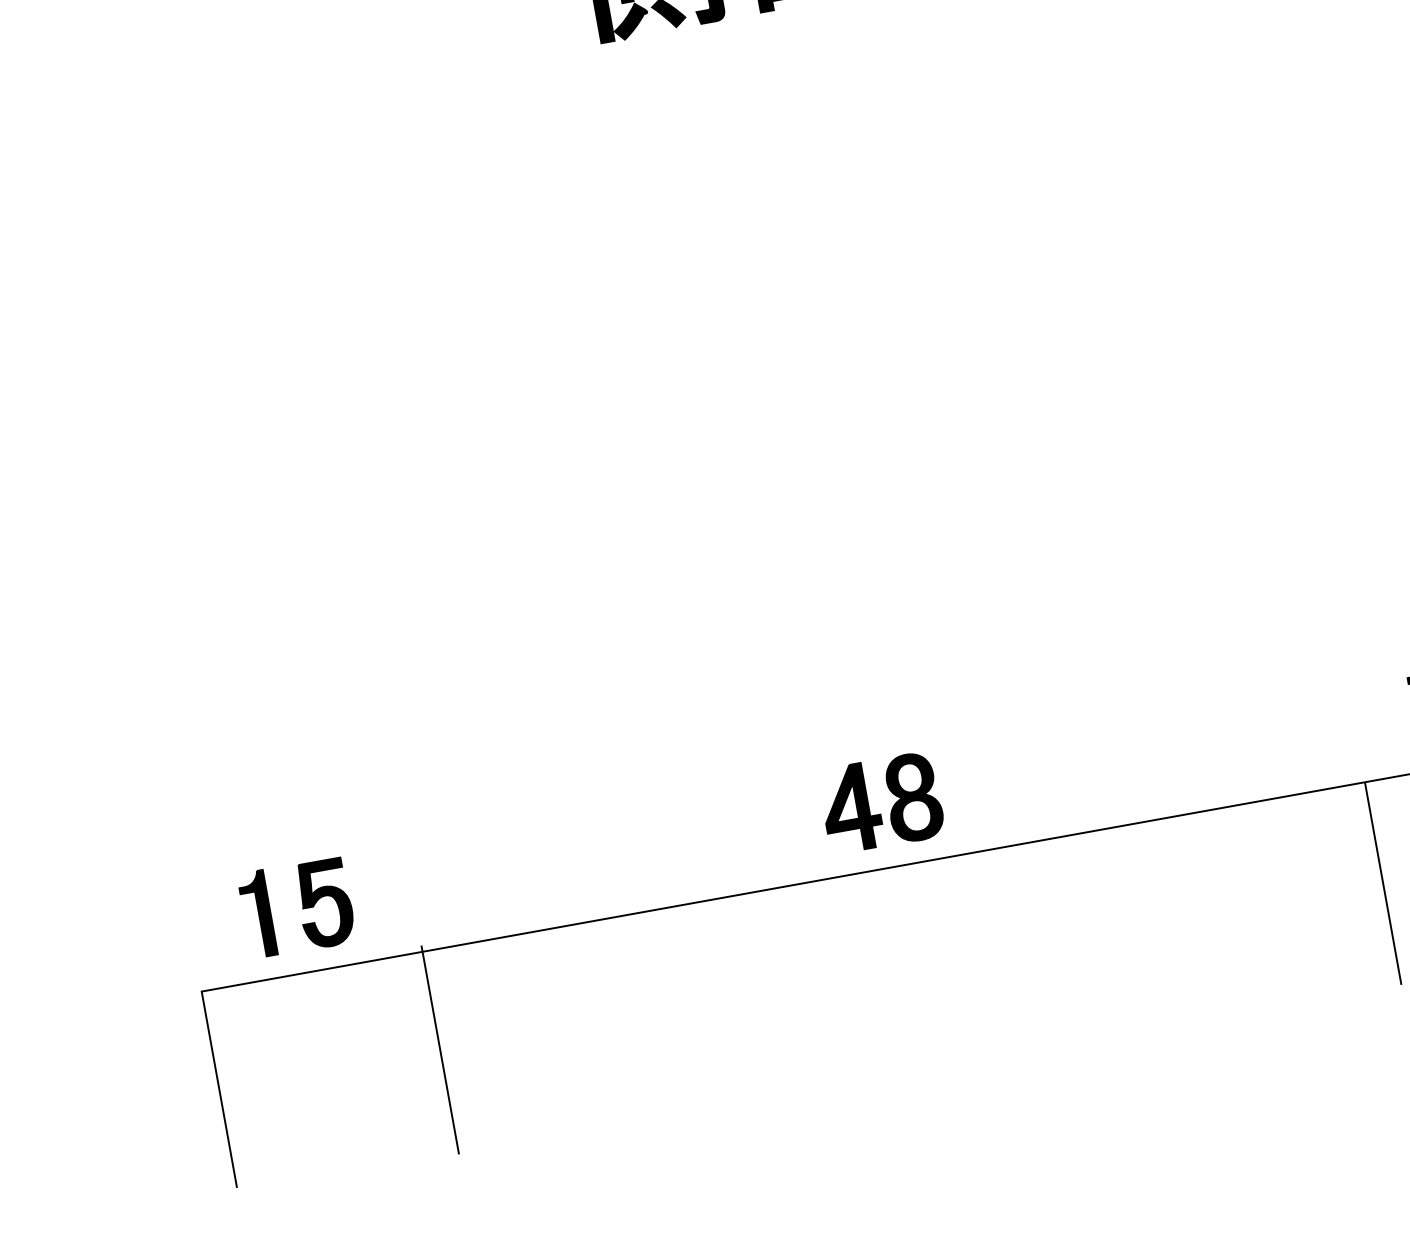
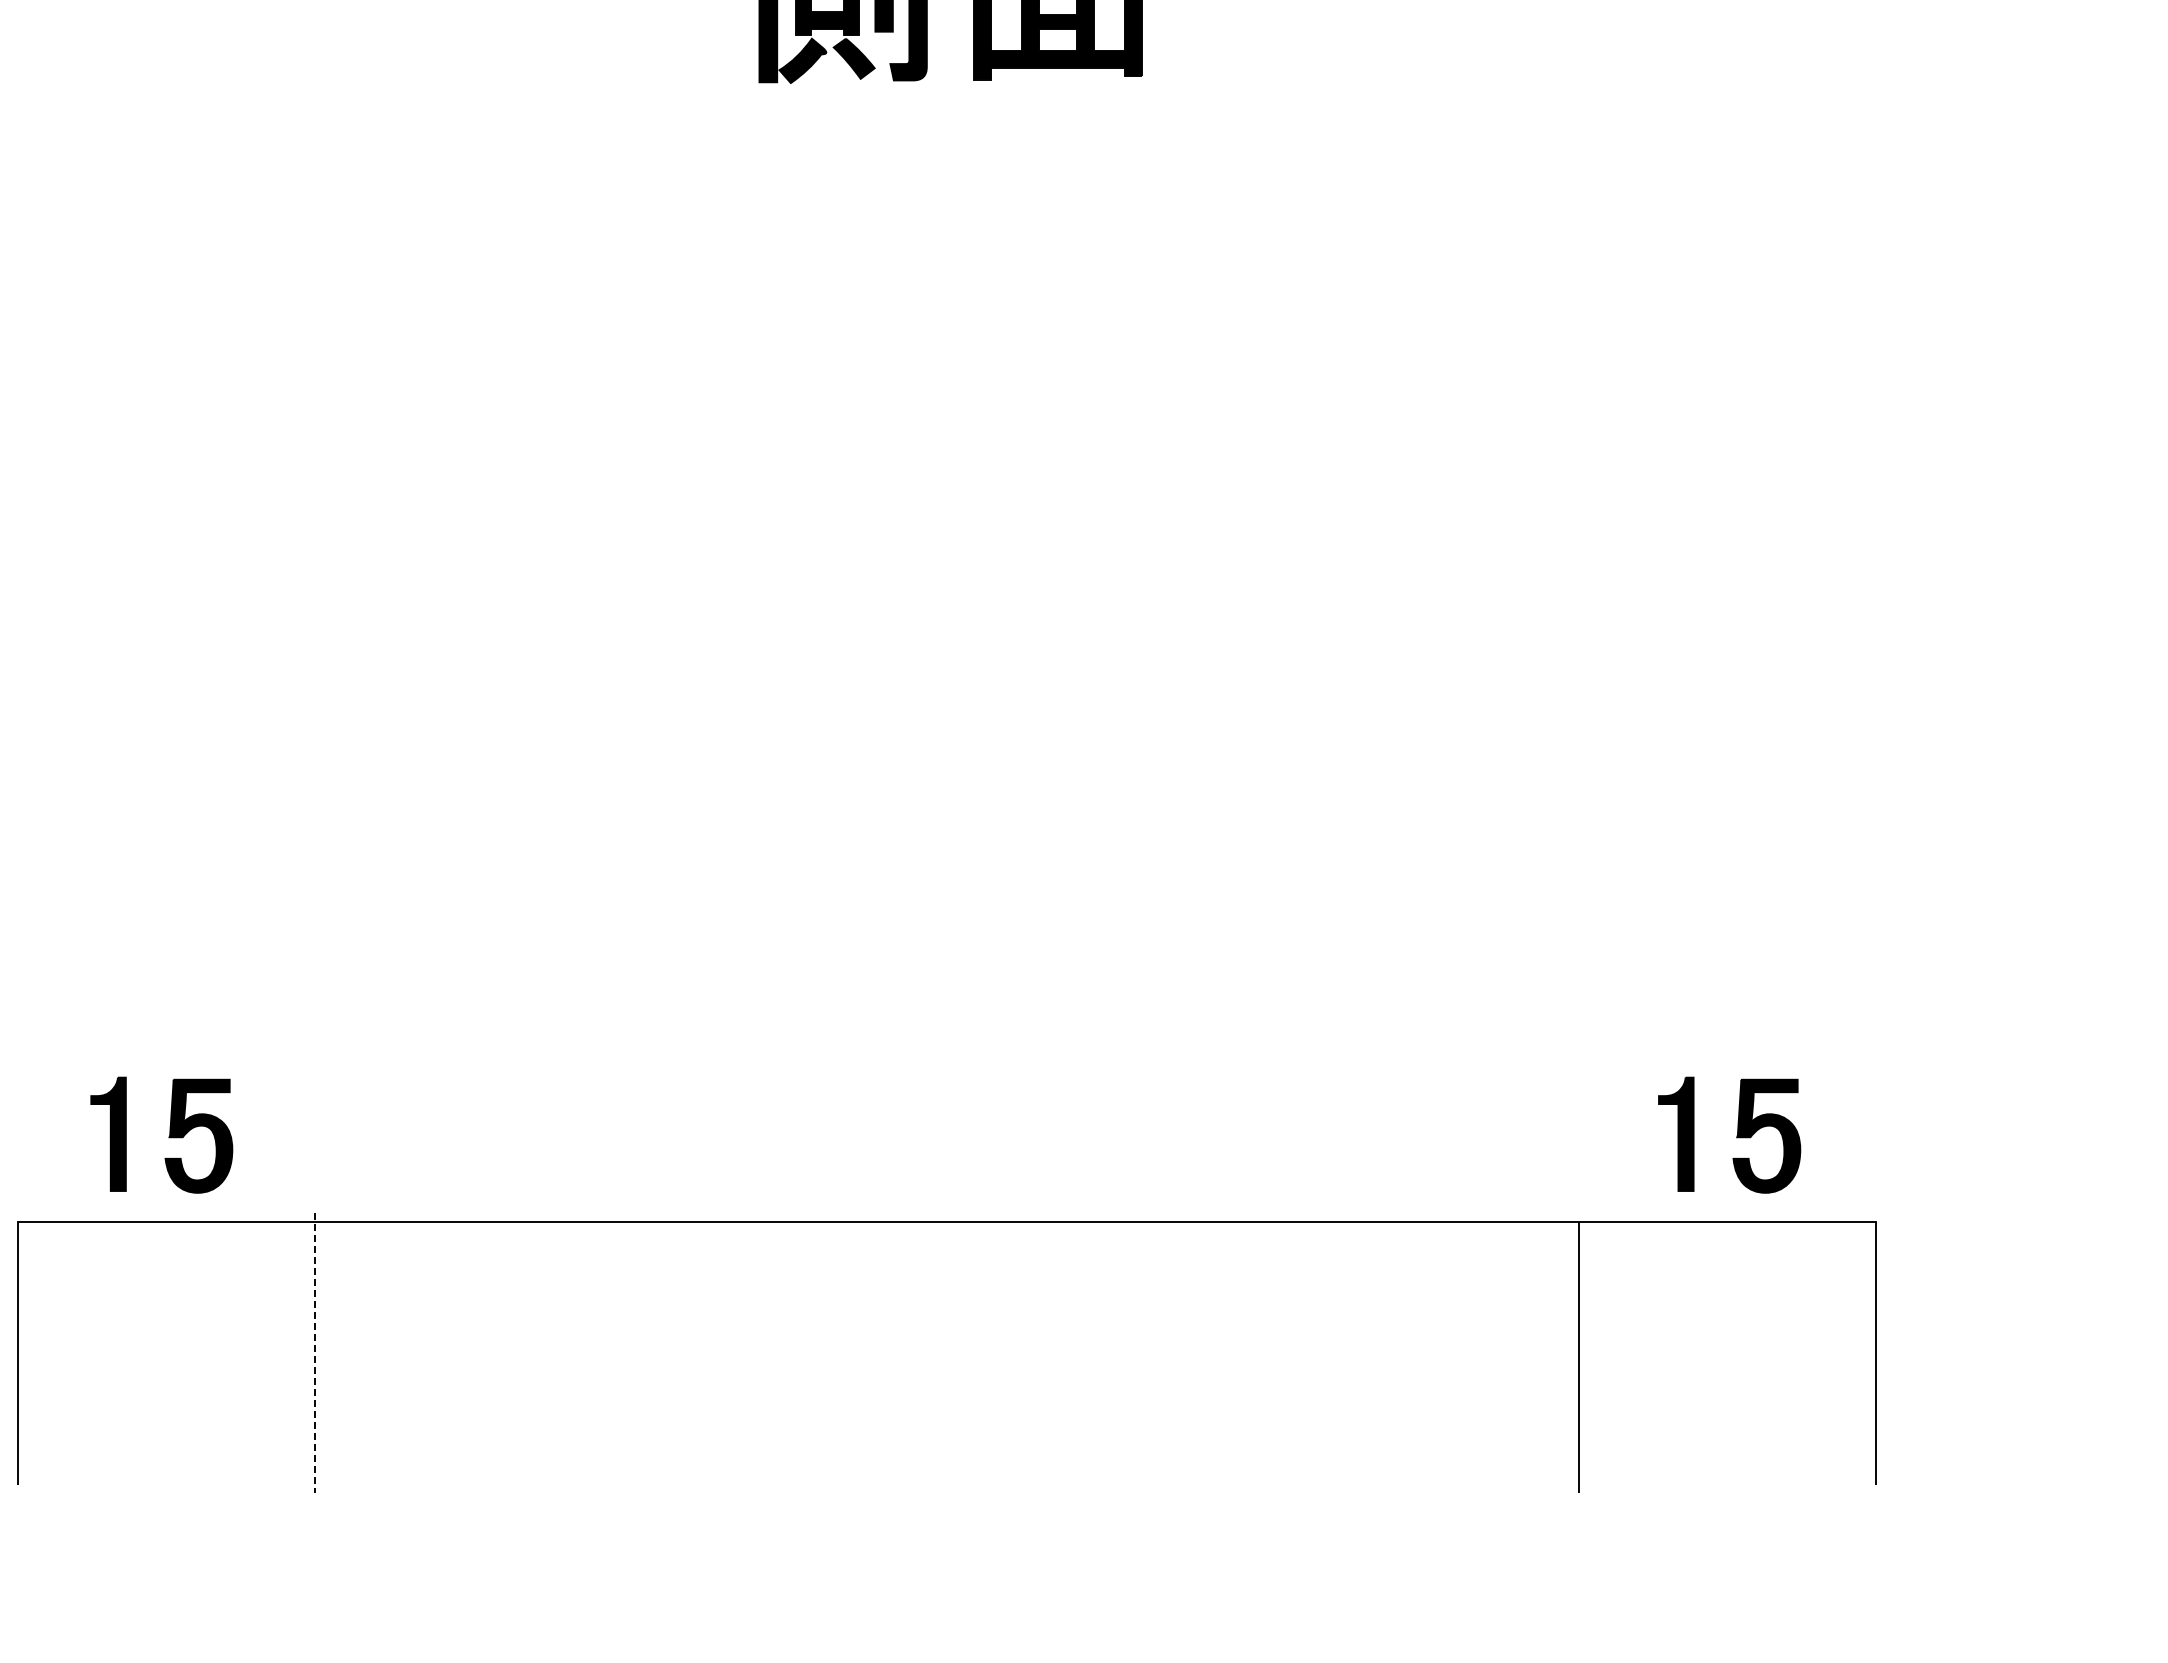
part: (880, 813) -> (942, 1149), removed
line: (440, 1050) -> (314, 1353), solid -> dashed

